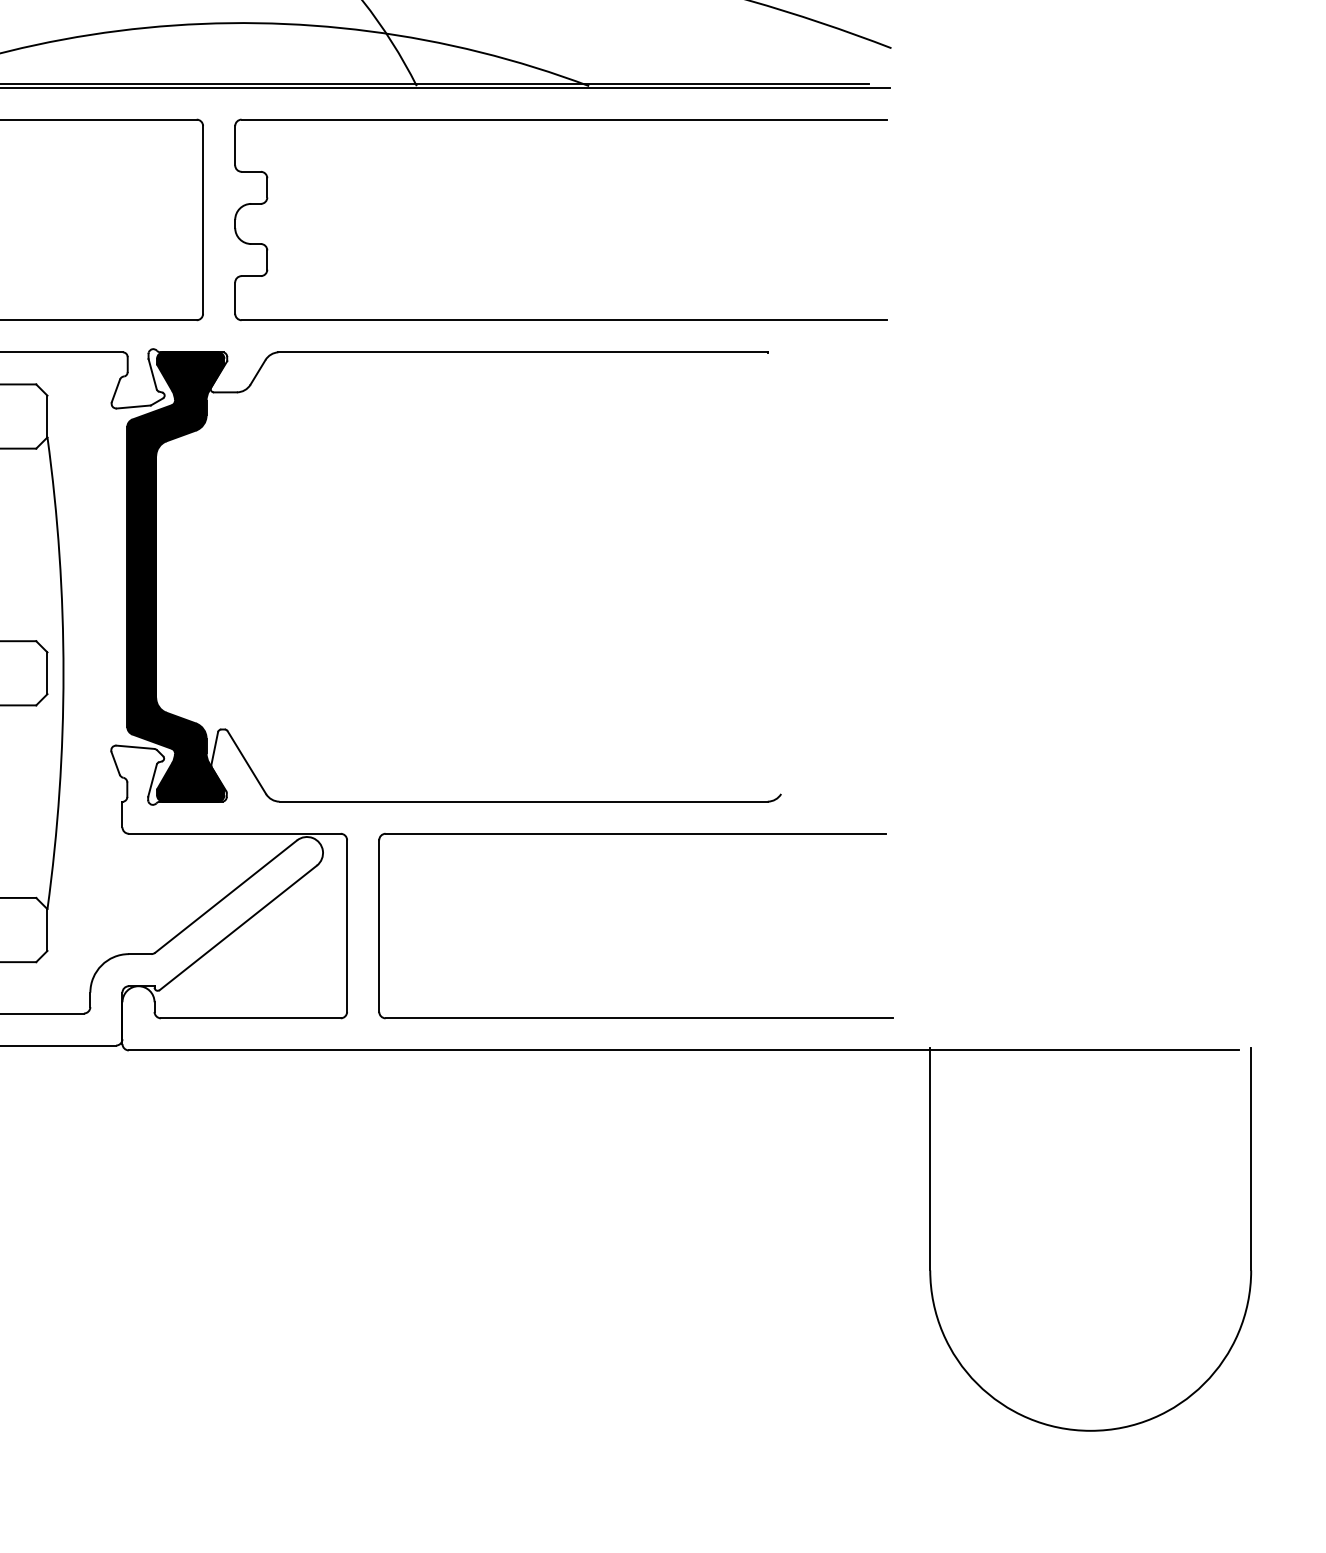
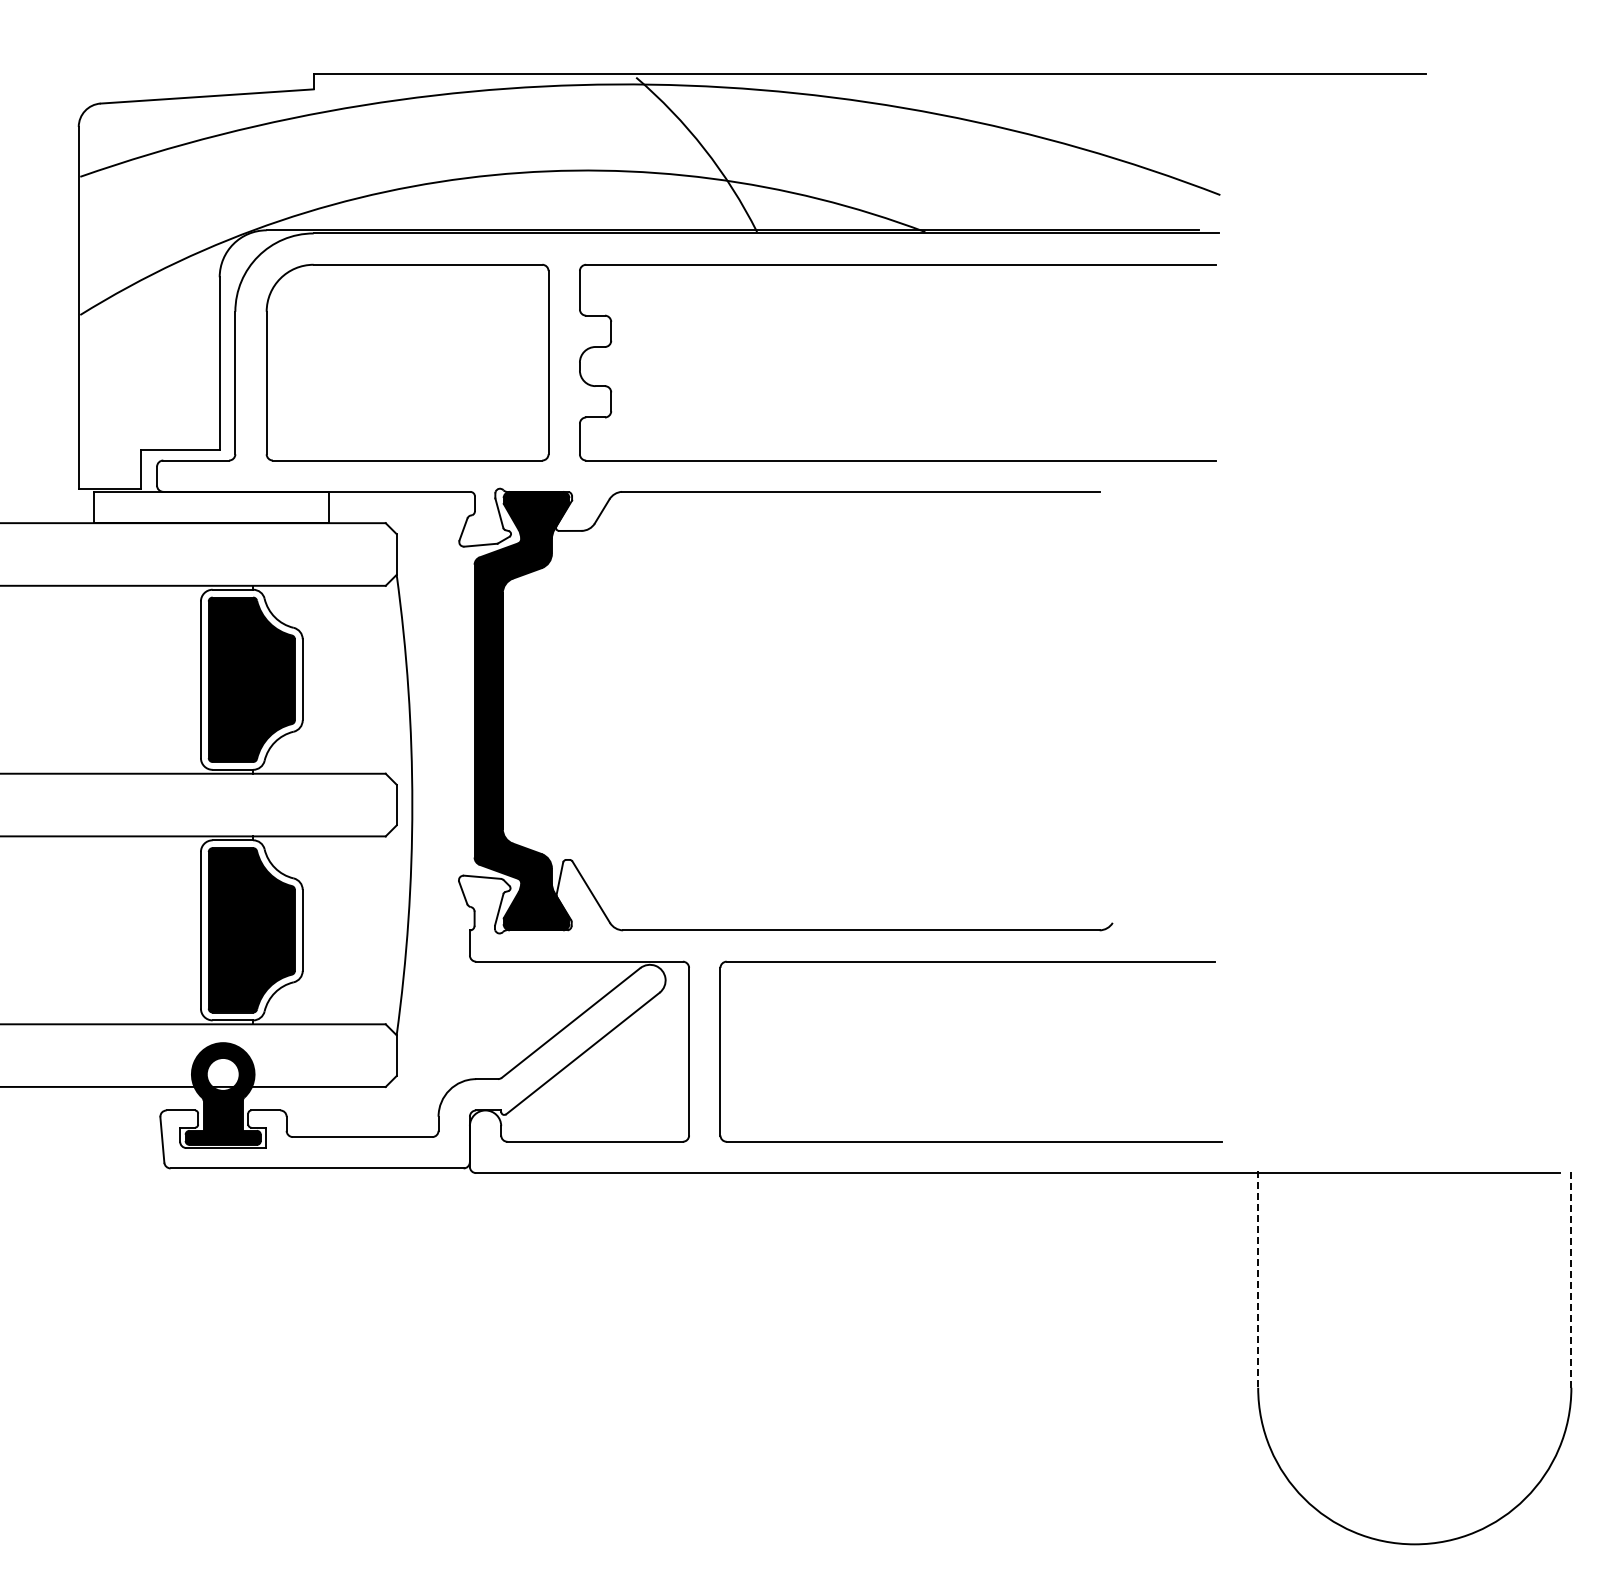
line: (930, 1159) -> (1258, 1279), solid -> dashed
line: (1251, 1159) -> (1571, 1279), solid -> dashed

